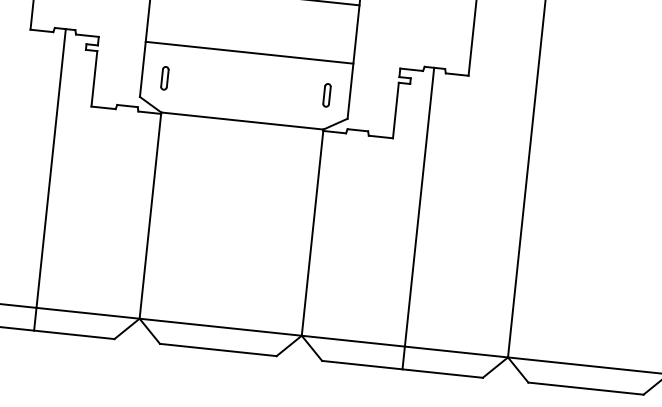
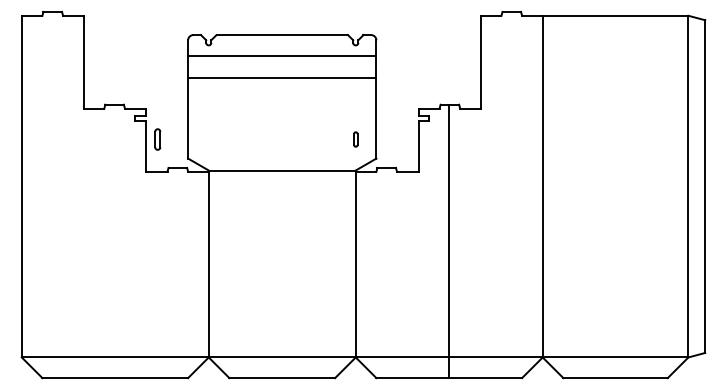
line: (249, 52) -> (282, 77), moved
part: (164, 78) -> (157, 139), moved
part: (326, 95) -> (355, 139), size x0.7
line: (50, 179) -> (115, 241), removed

